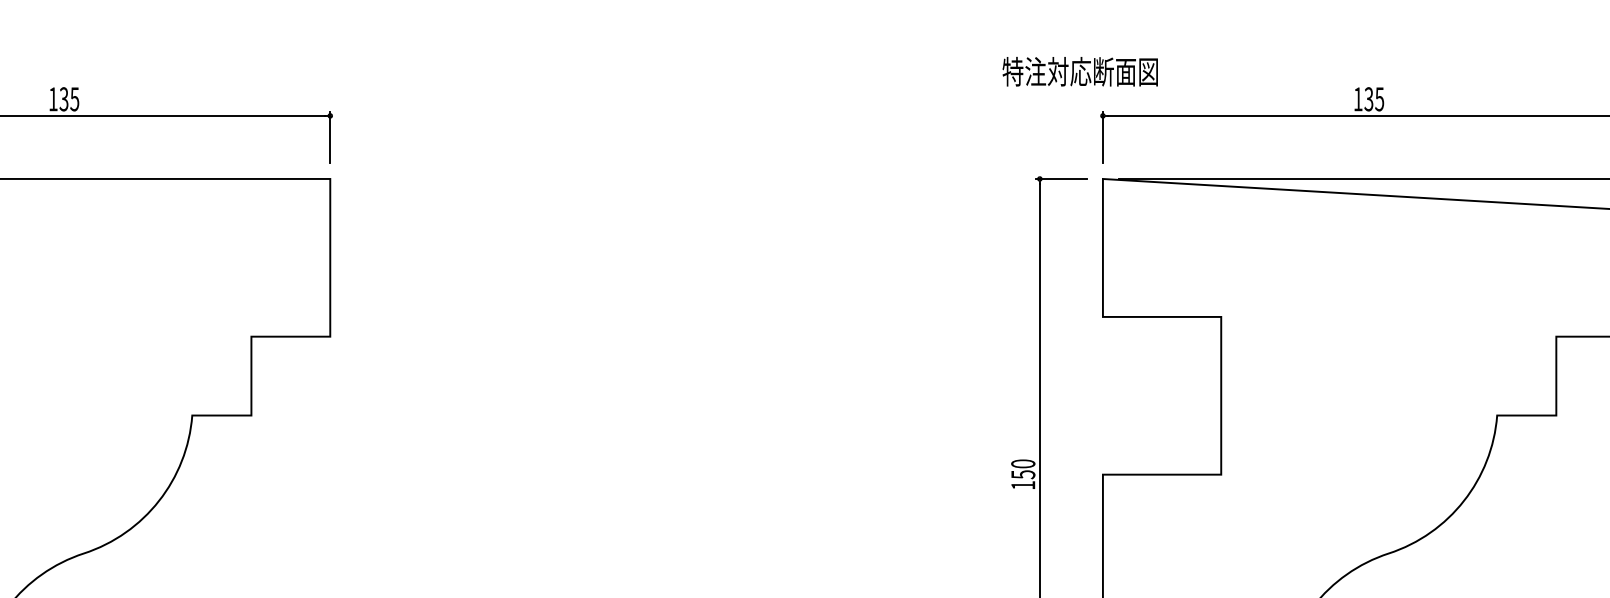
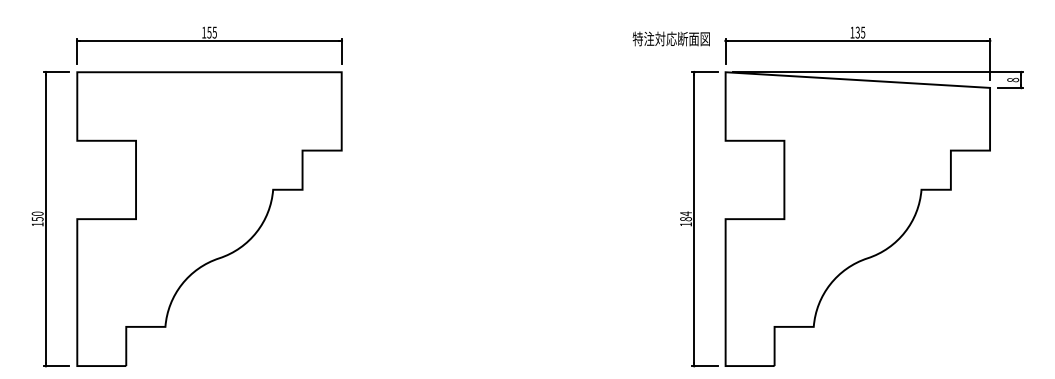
text: (1078, 70) -> (670, 38), moved
text: (64, 96) -> (209, 31), 135 -> 155
text: (1022, 469) -> (685, 216), 150 -> 184

